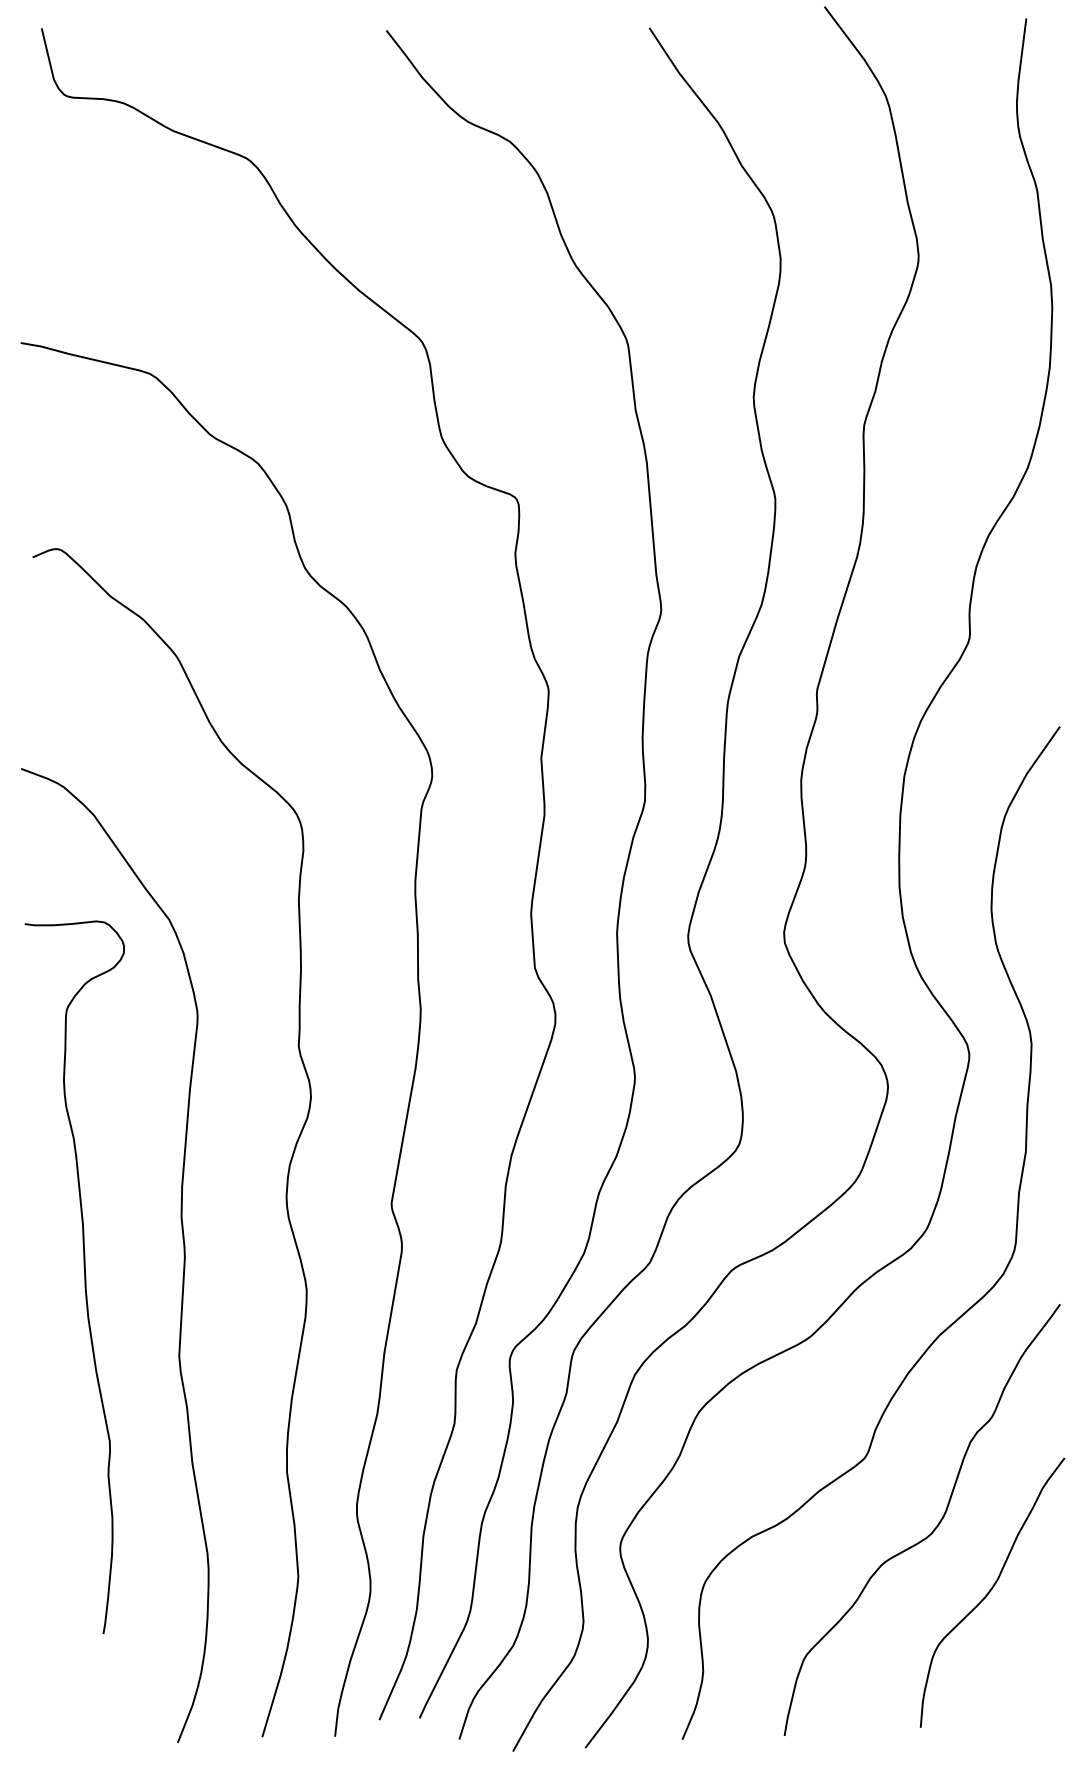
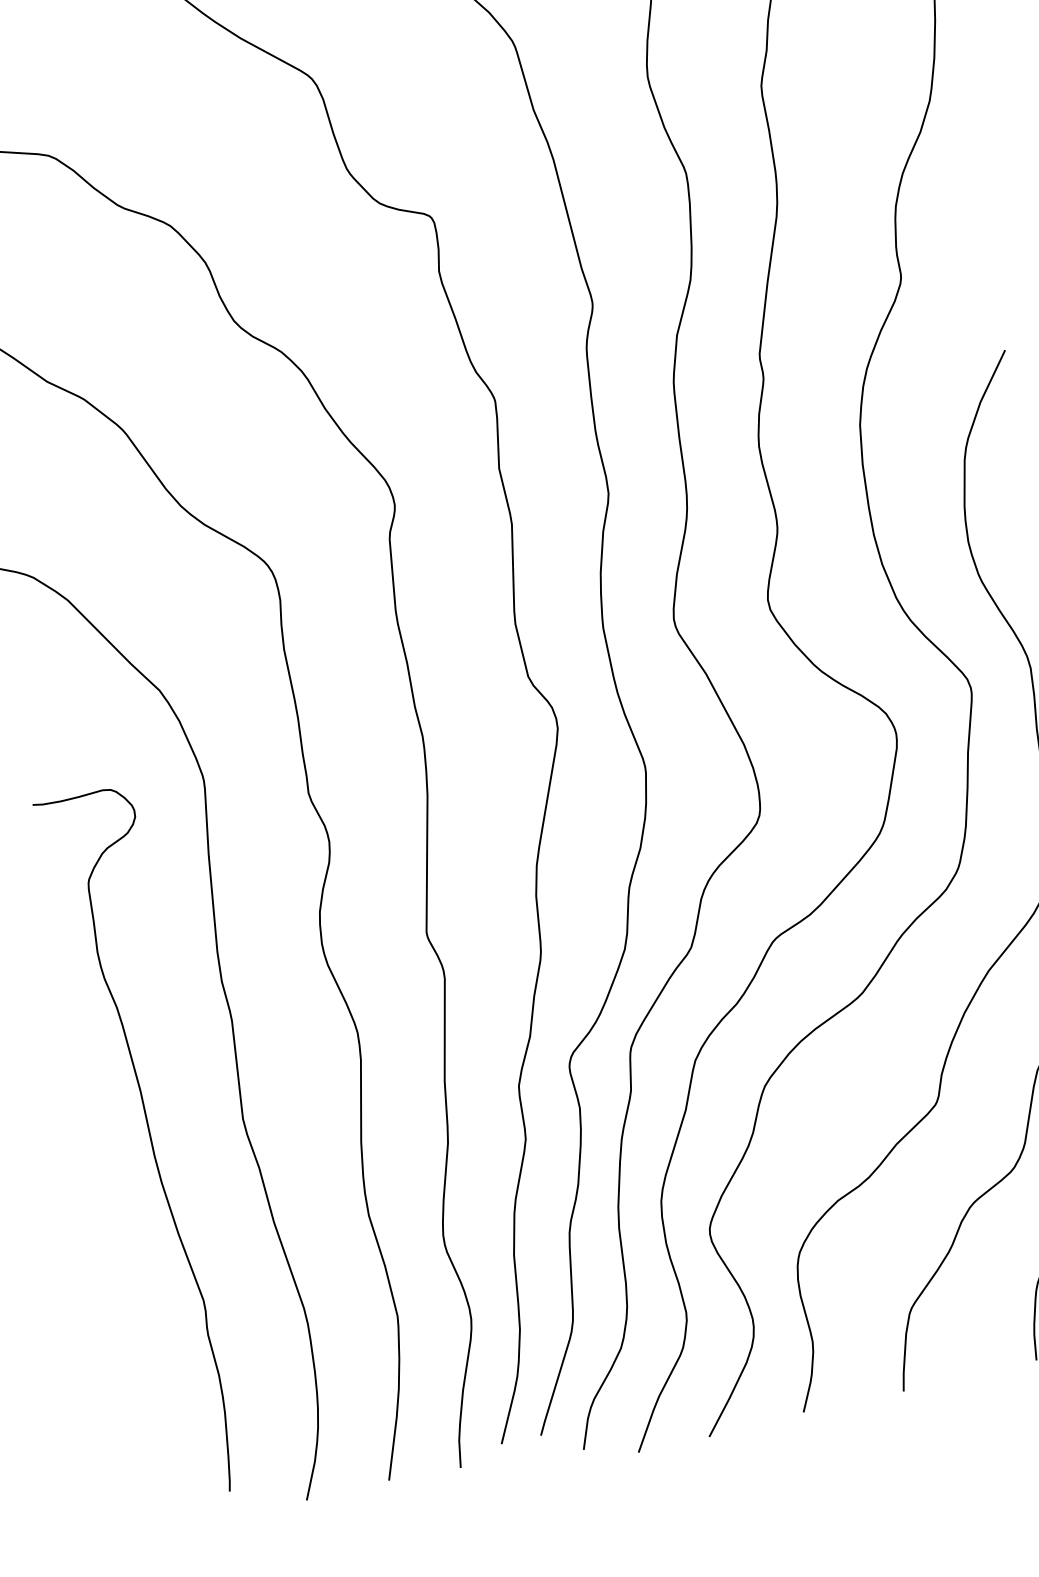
curve: (84, 1277) -> (151, 1143), moved

